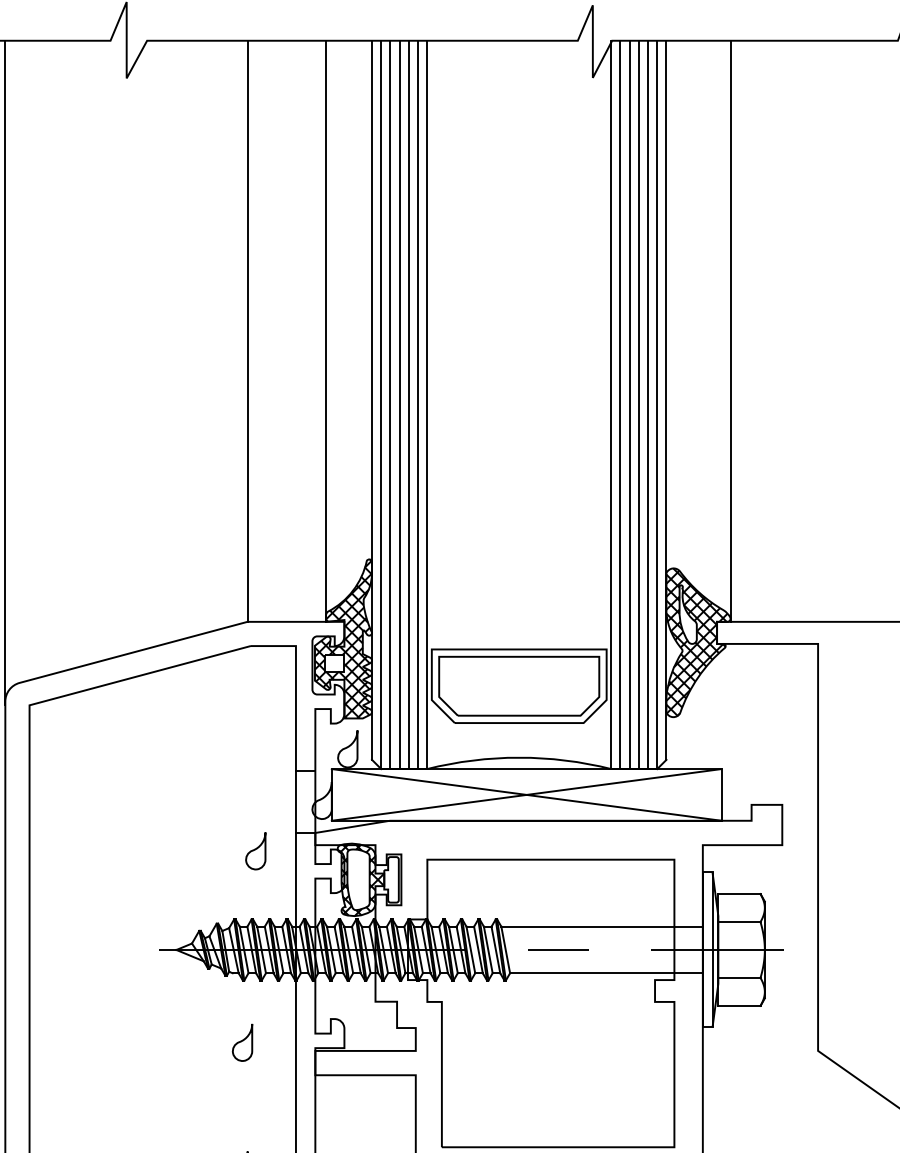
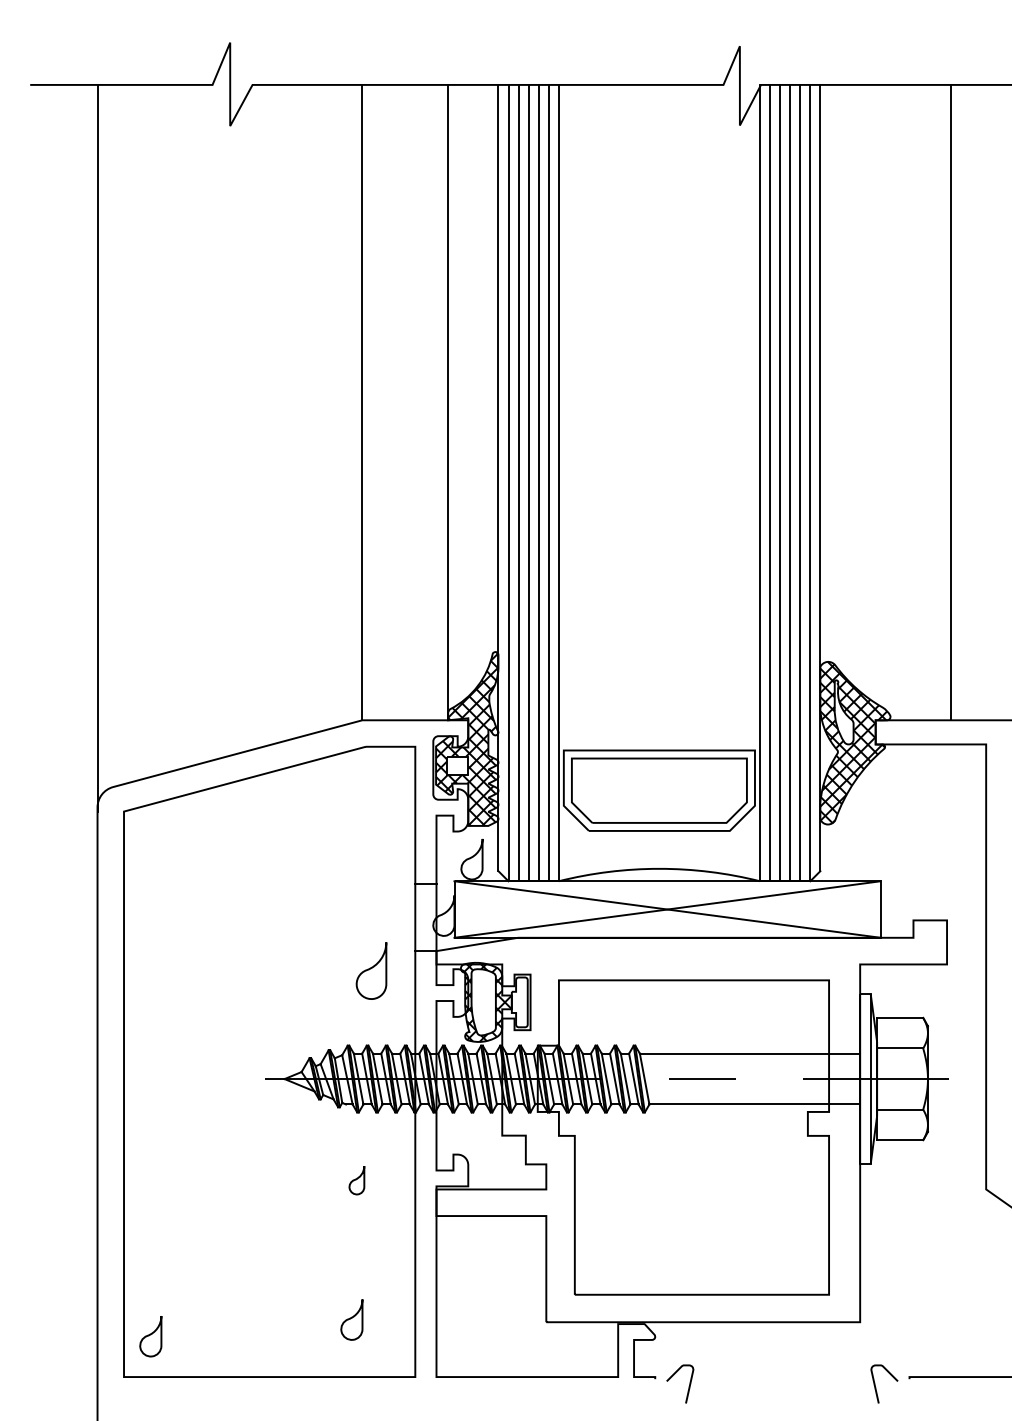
line: (730, 331) -> (950, 402), moved
part: (254, 850) -> (370, 970), size x1.4
part: (242, 1042) -> (356, 1180), size x0.7

